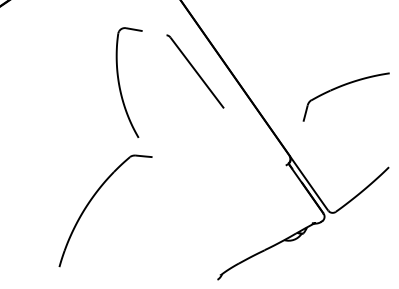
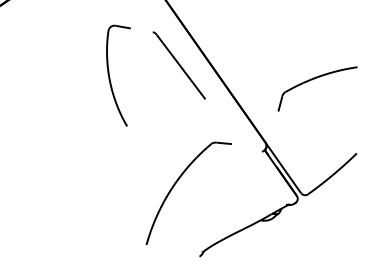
part: (91, 202) -> (175, 185), moved

